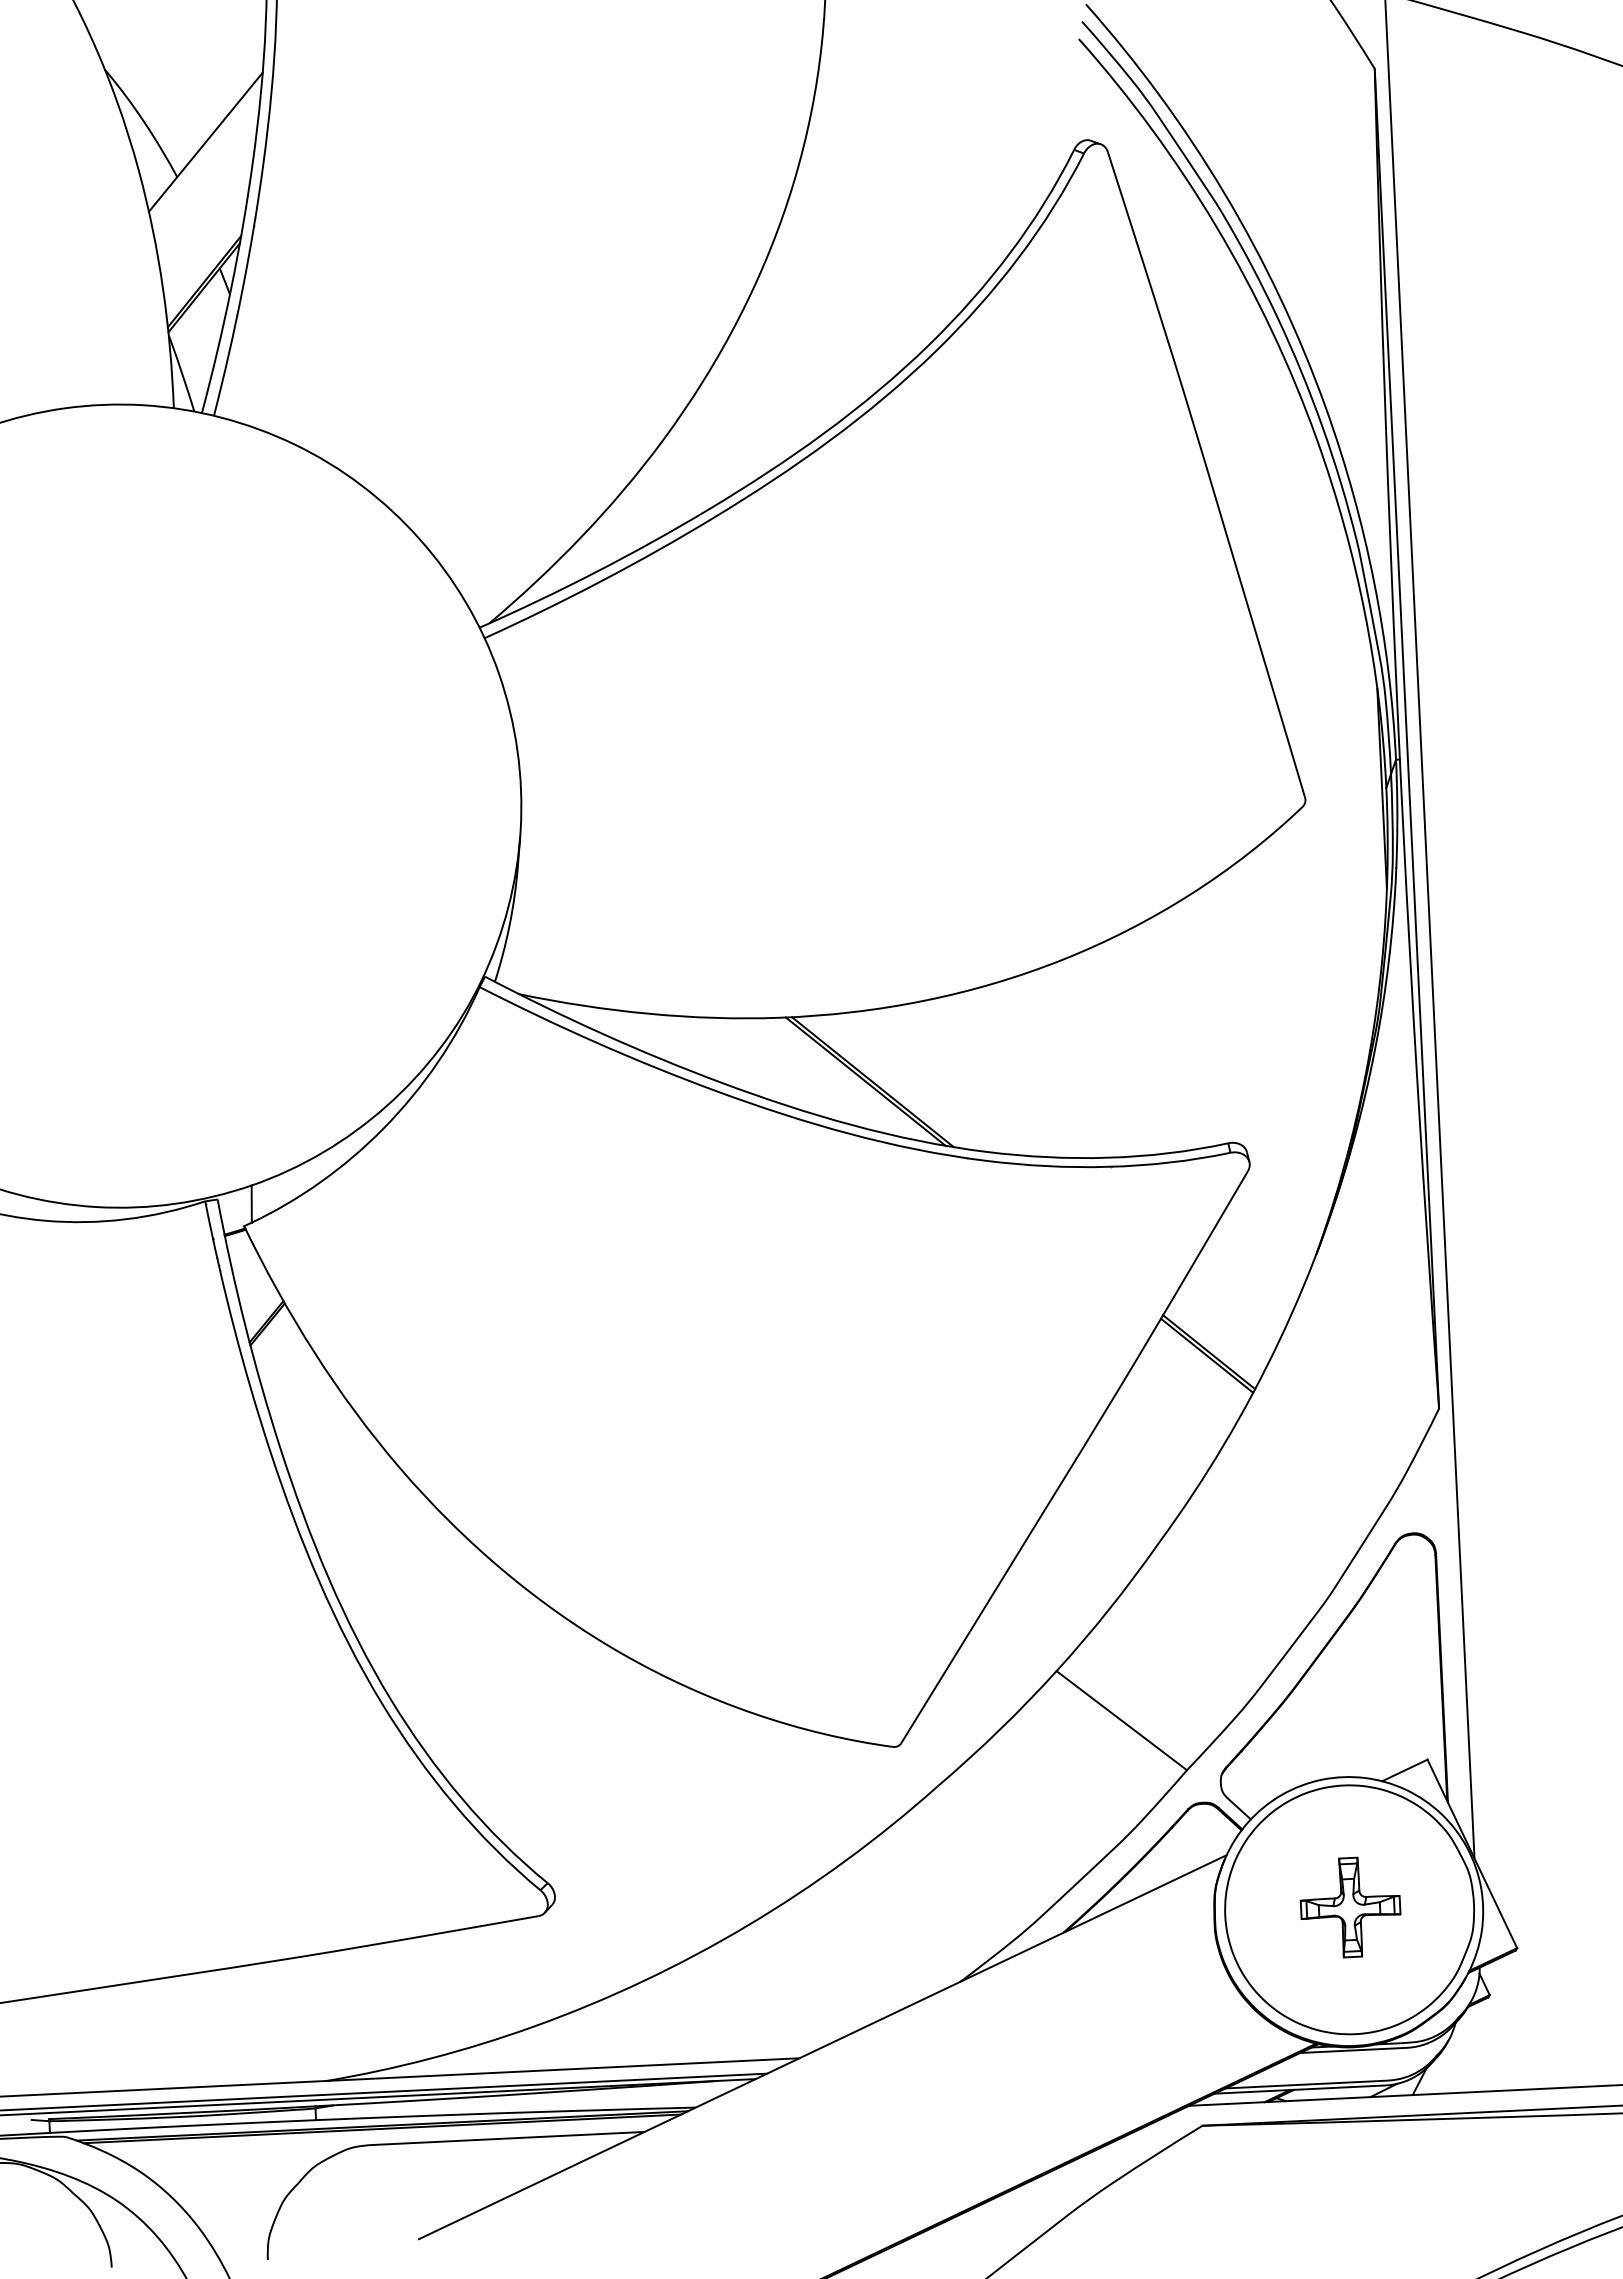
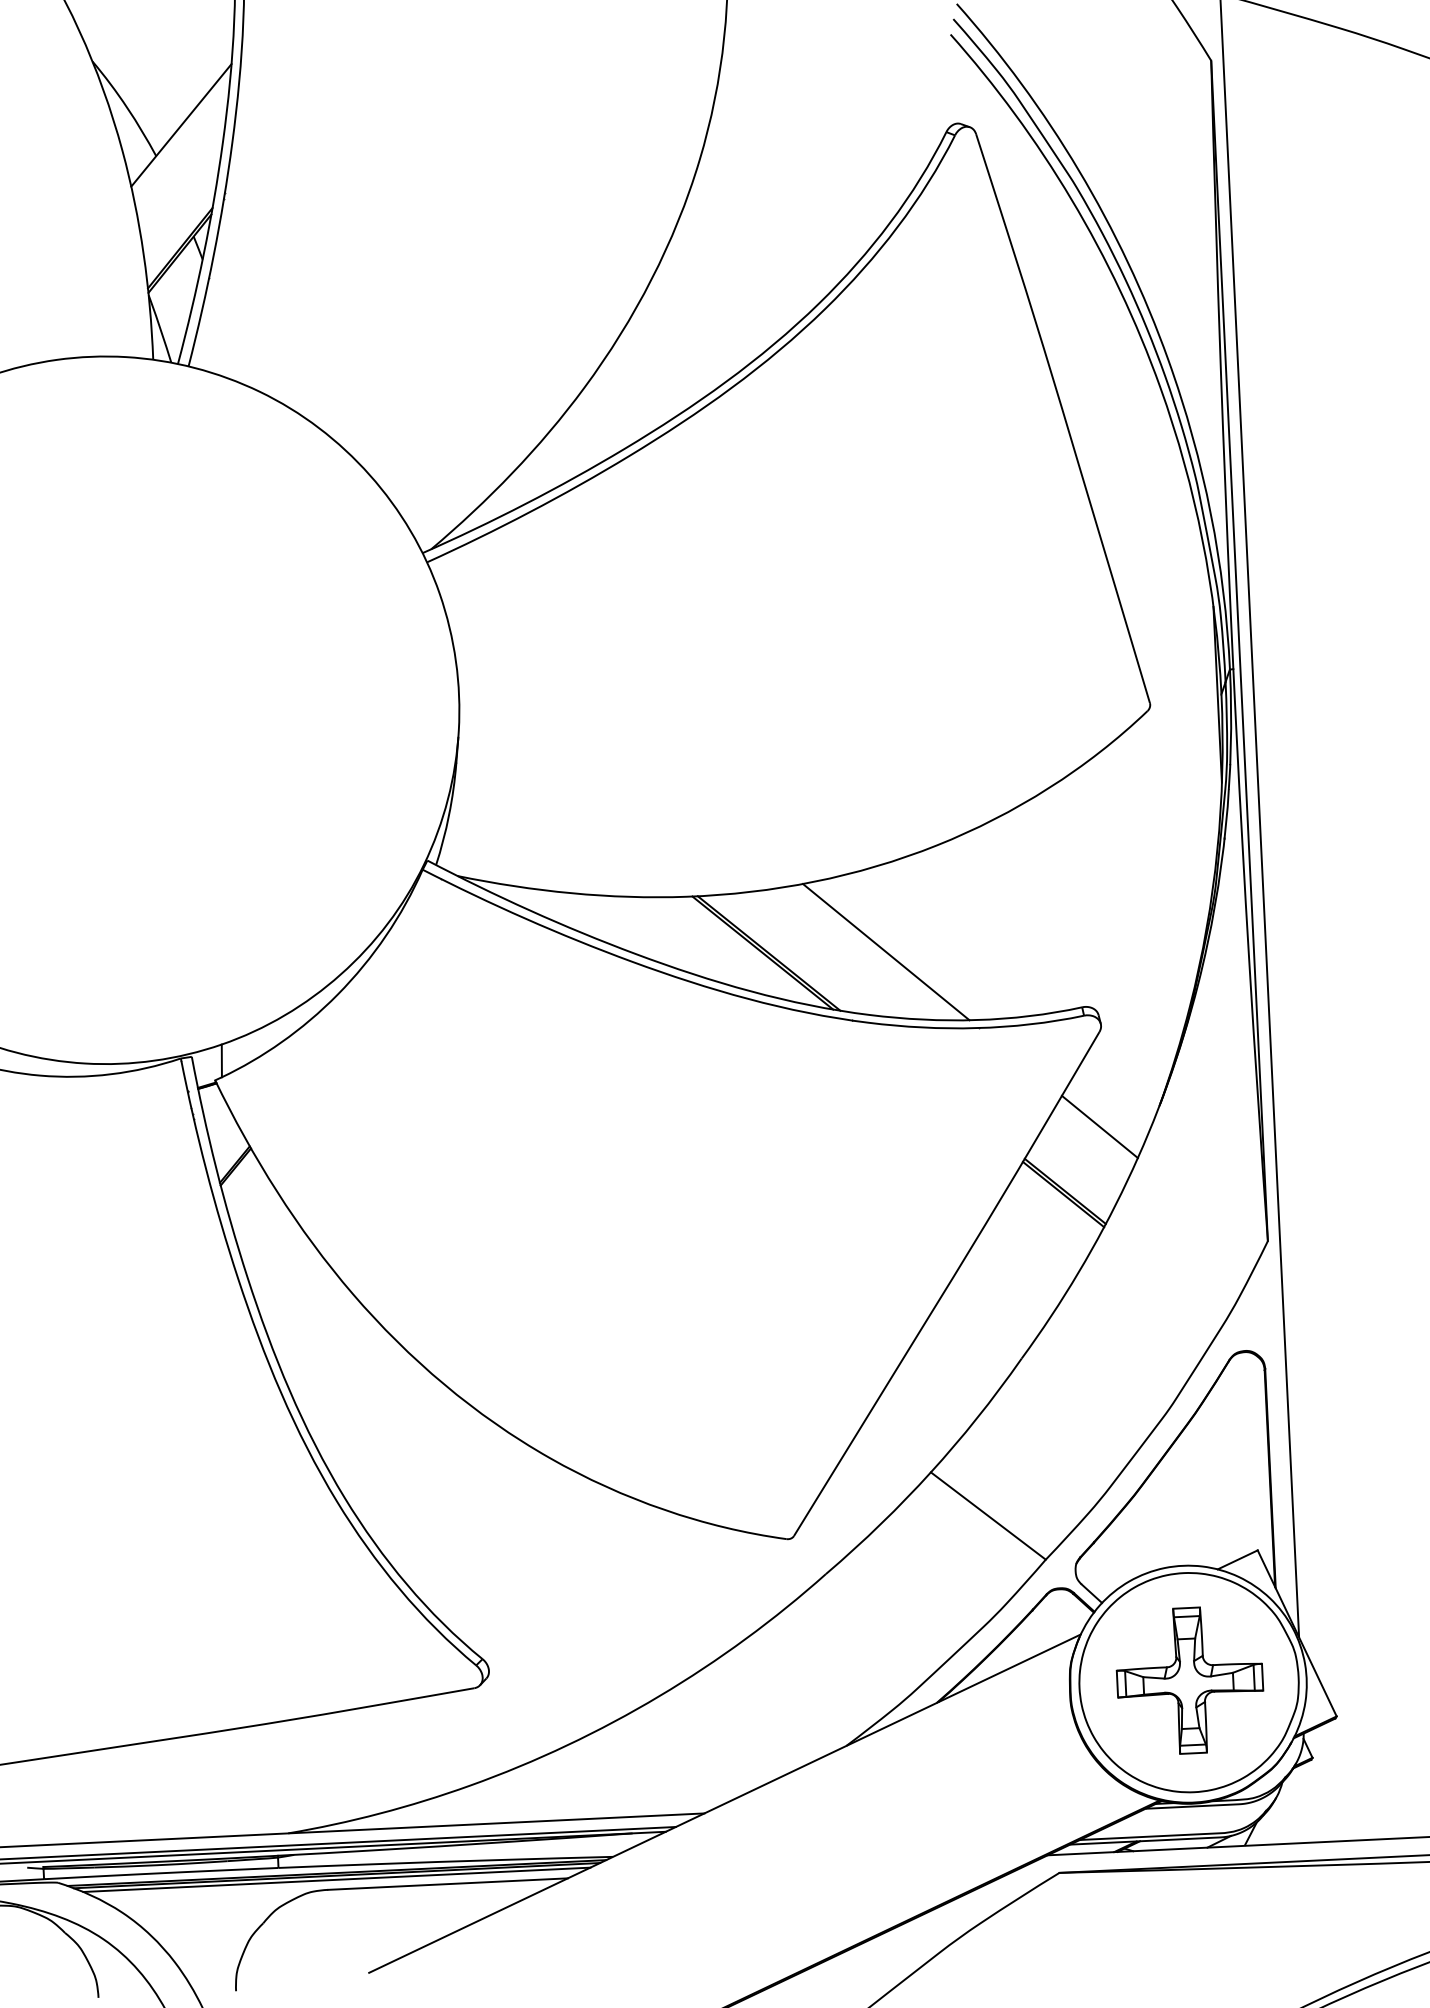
line: (1005, 1080) -> (885, 952), added
line: (1248, 1278) -> (1099, 1126), added
part: (1350, 1907) -> (1189, 1680), size x1.67
line: (382, 2133) -> (337, 1879), added

